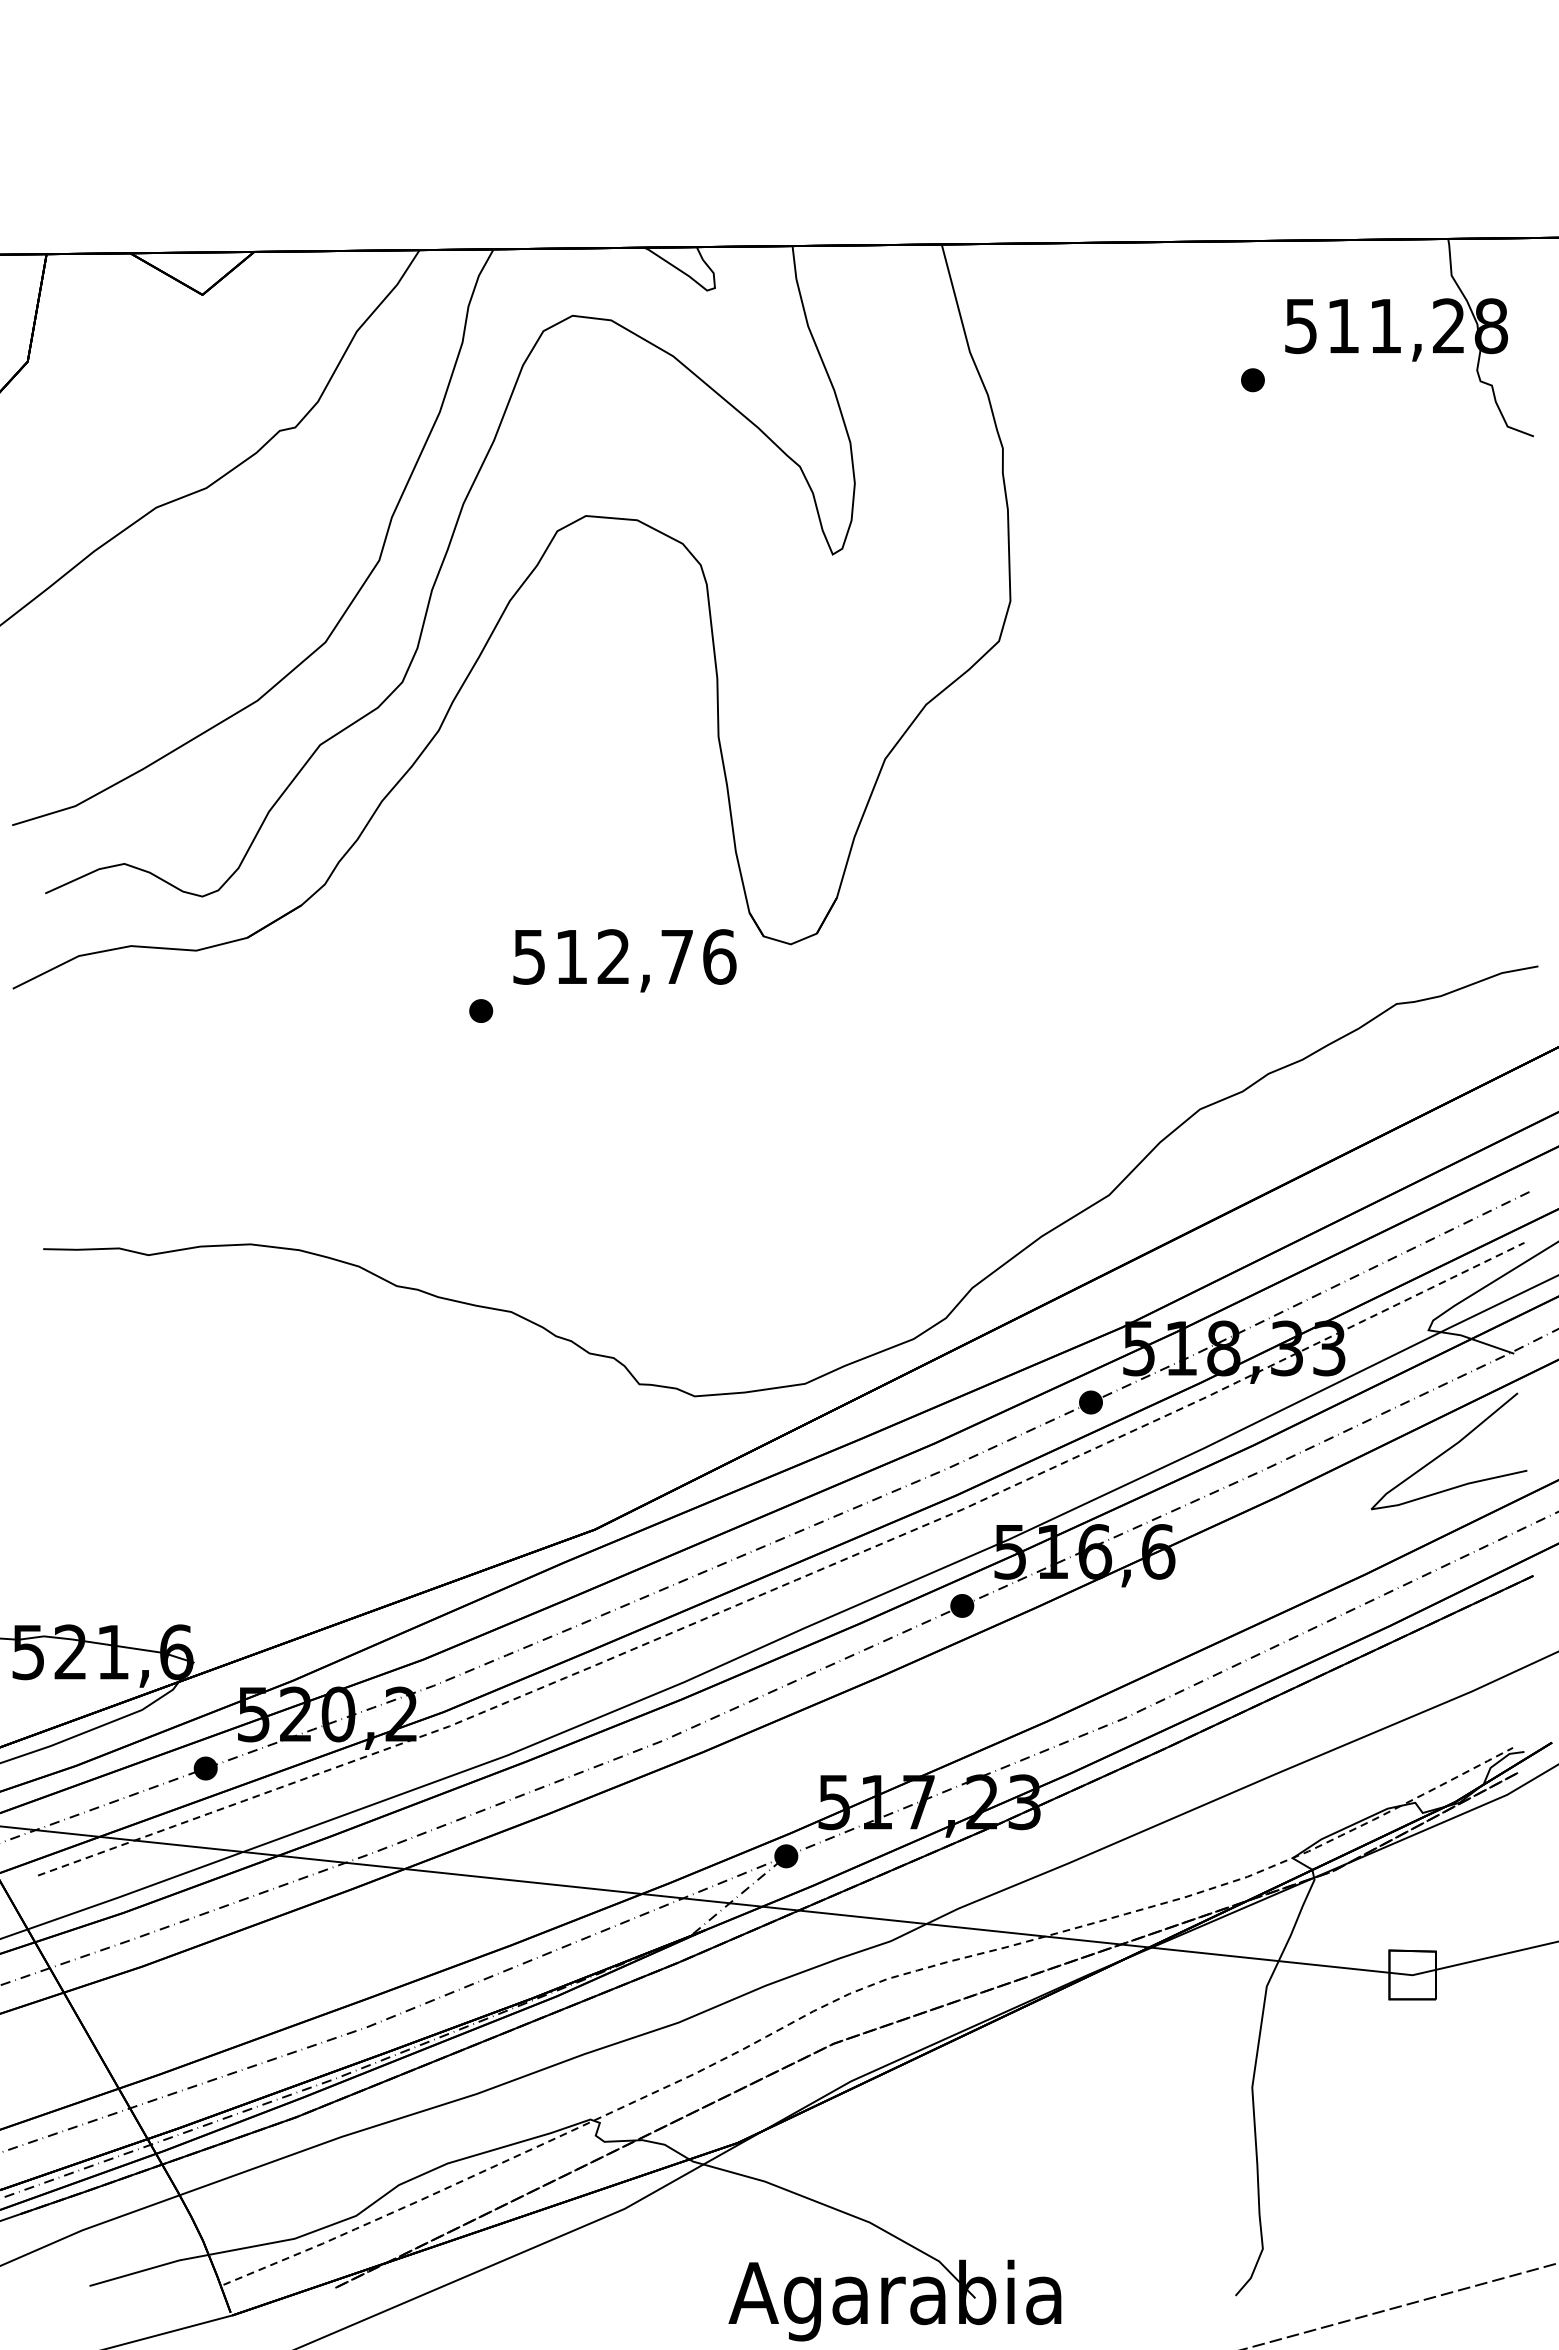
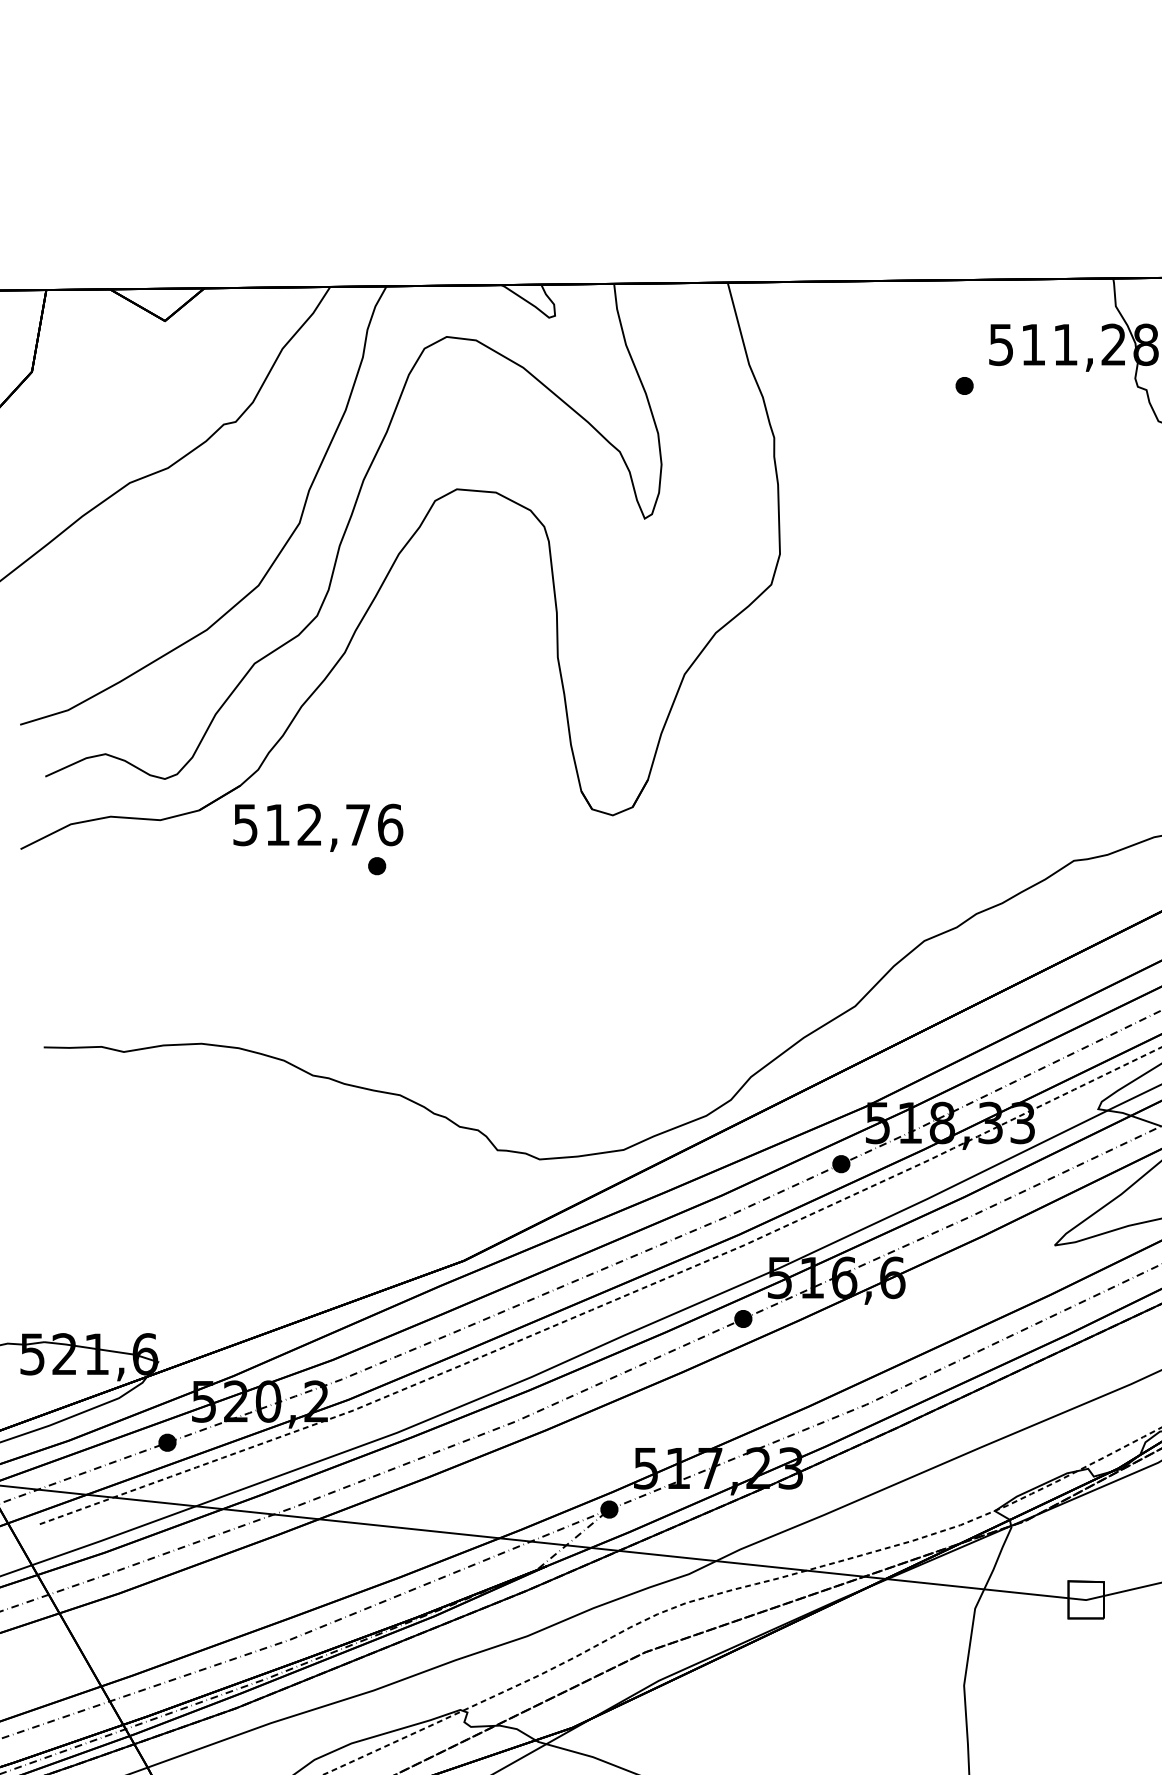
text: (624, 960) -> (318, 827), moved

